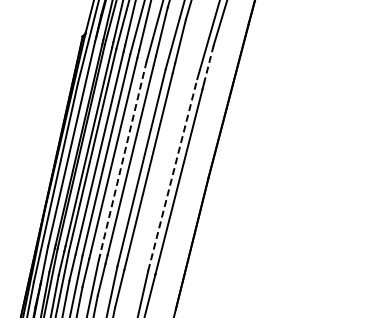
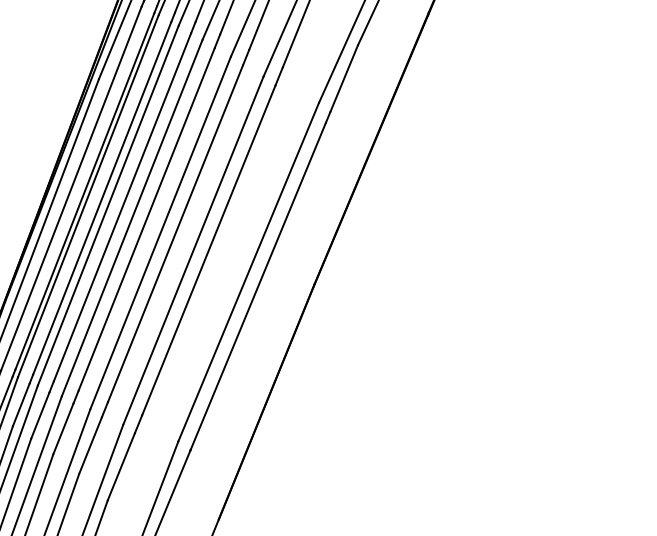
line: (208, 64) -> (343, 78), dashed -> solid
line: (122, 161) -> (160, 234), dashed -> solid
line: (172, 175) -> (248, 272), dashed -> solid

